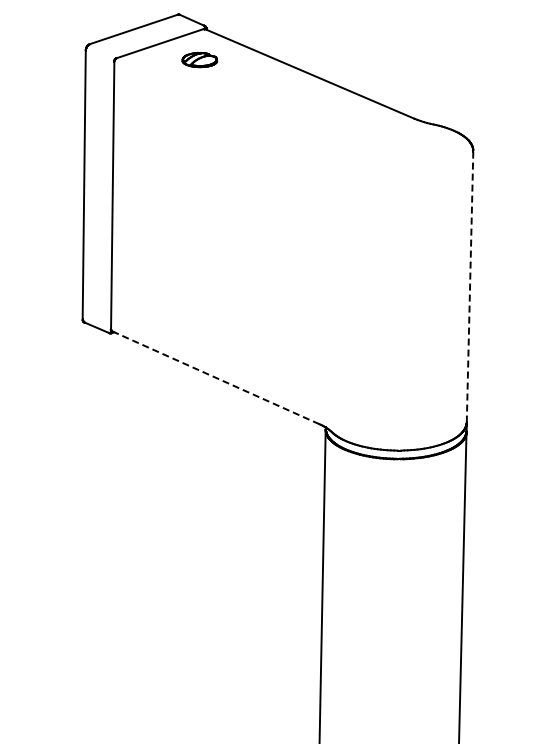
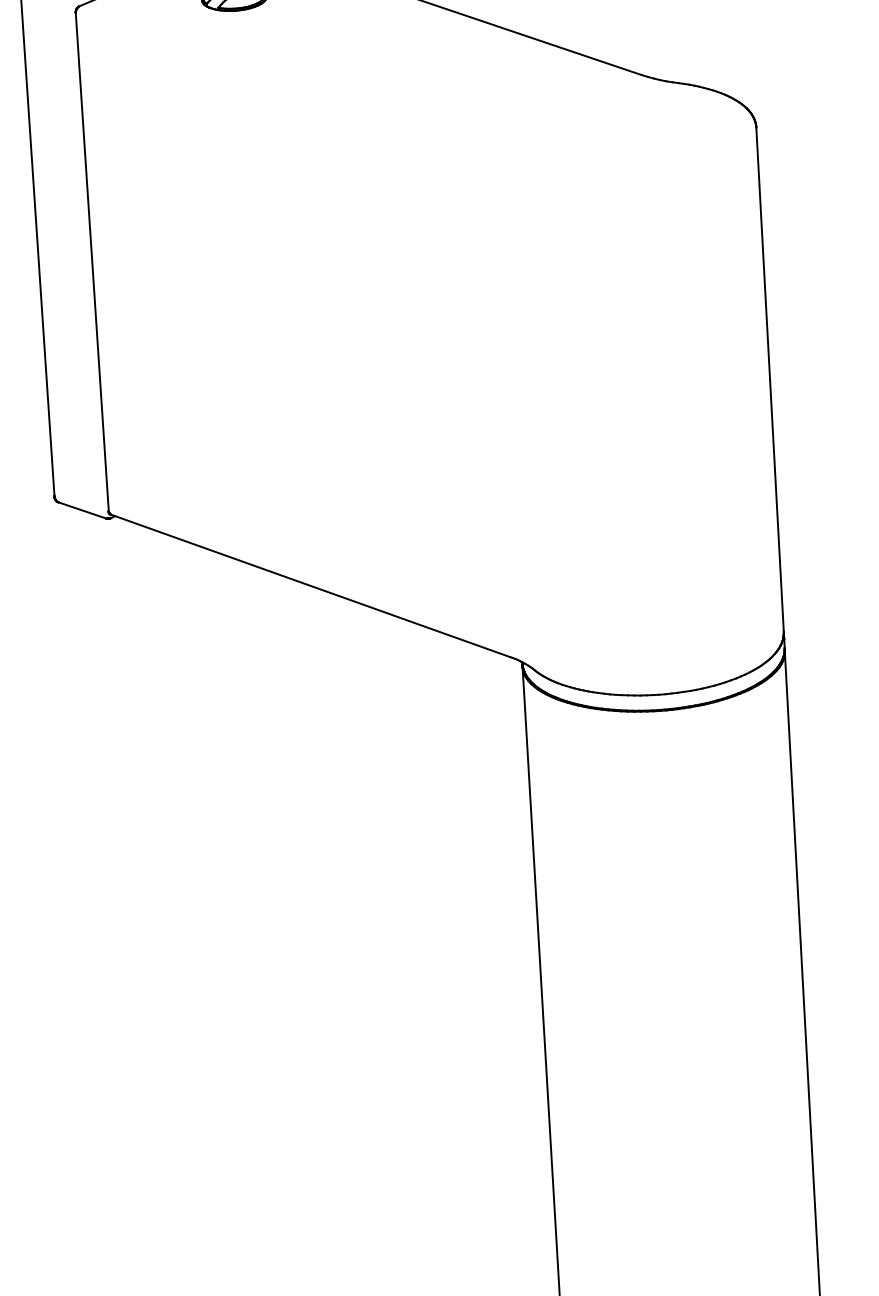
line: (470, 287) -> (770, 380), dashed -> solid
line: (215, 377) -> (310, 585), dashed -> solid

